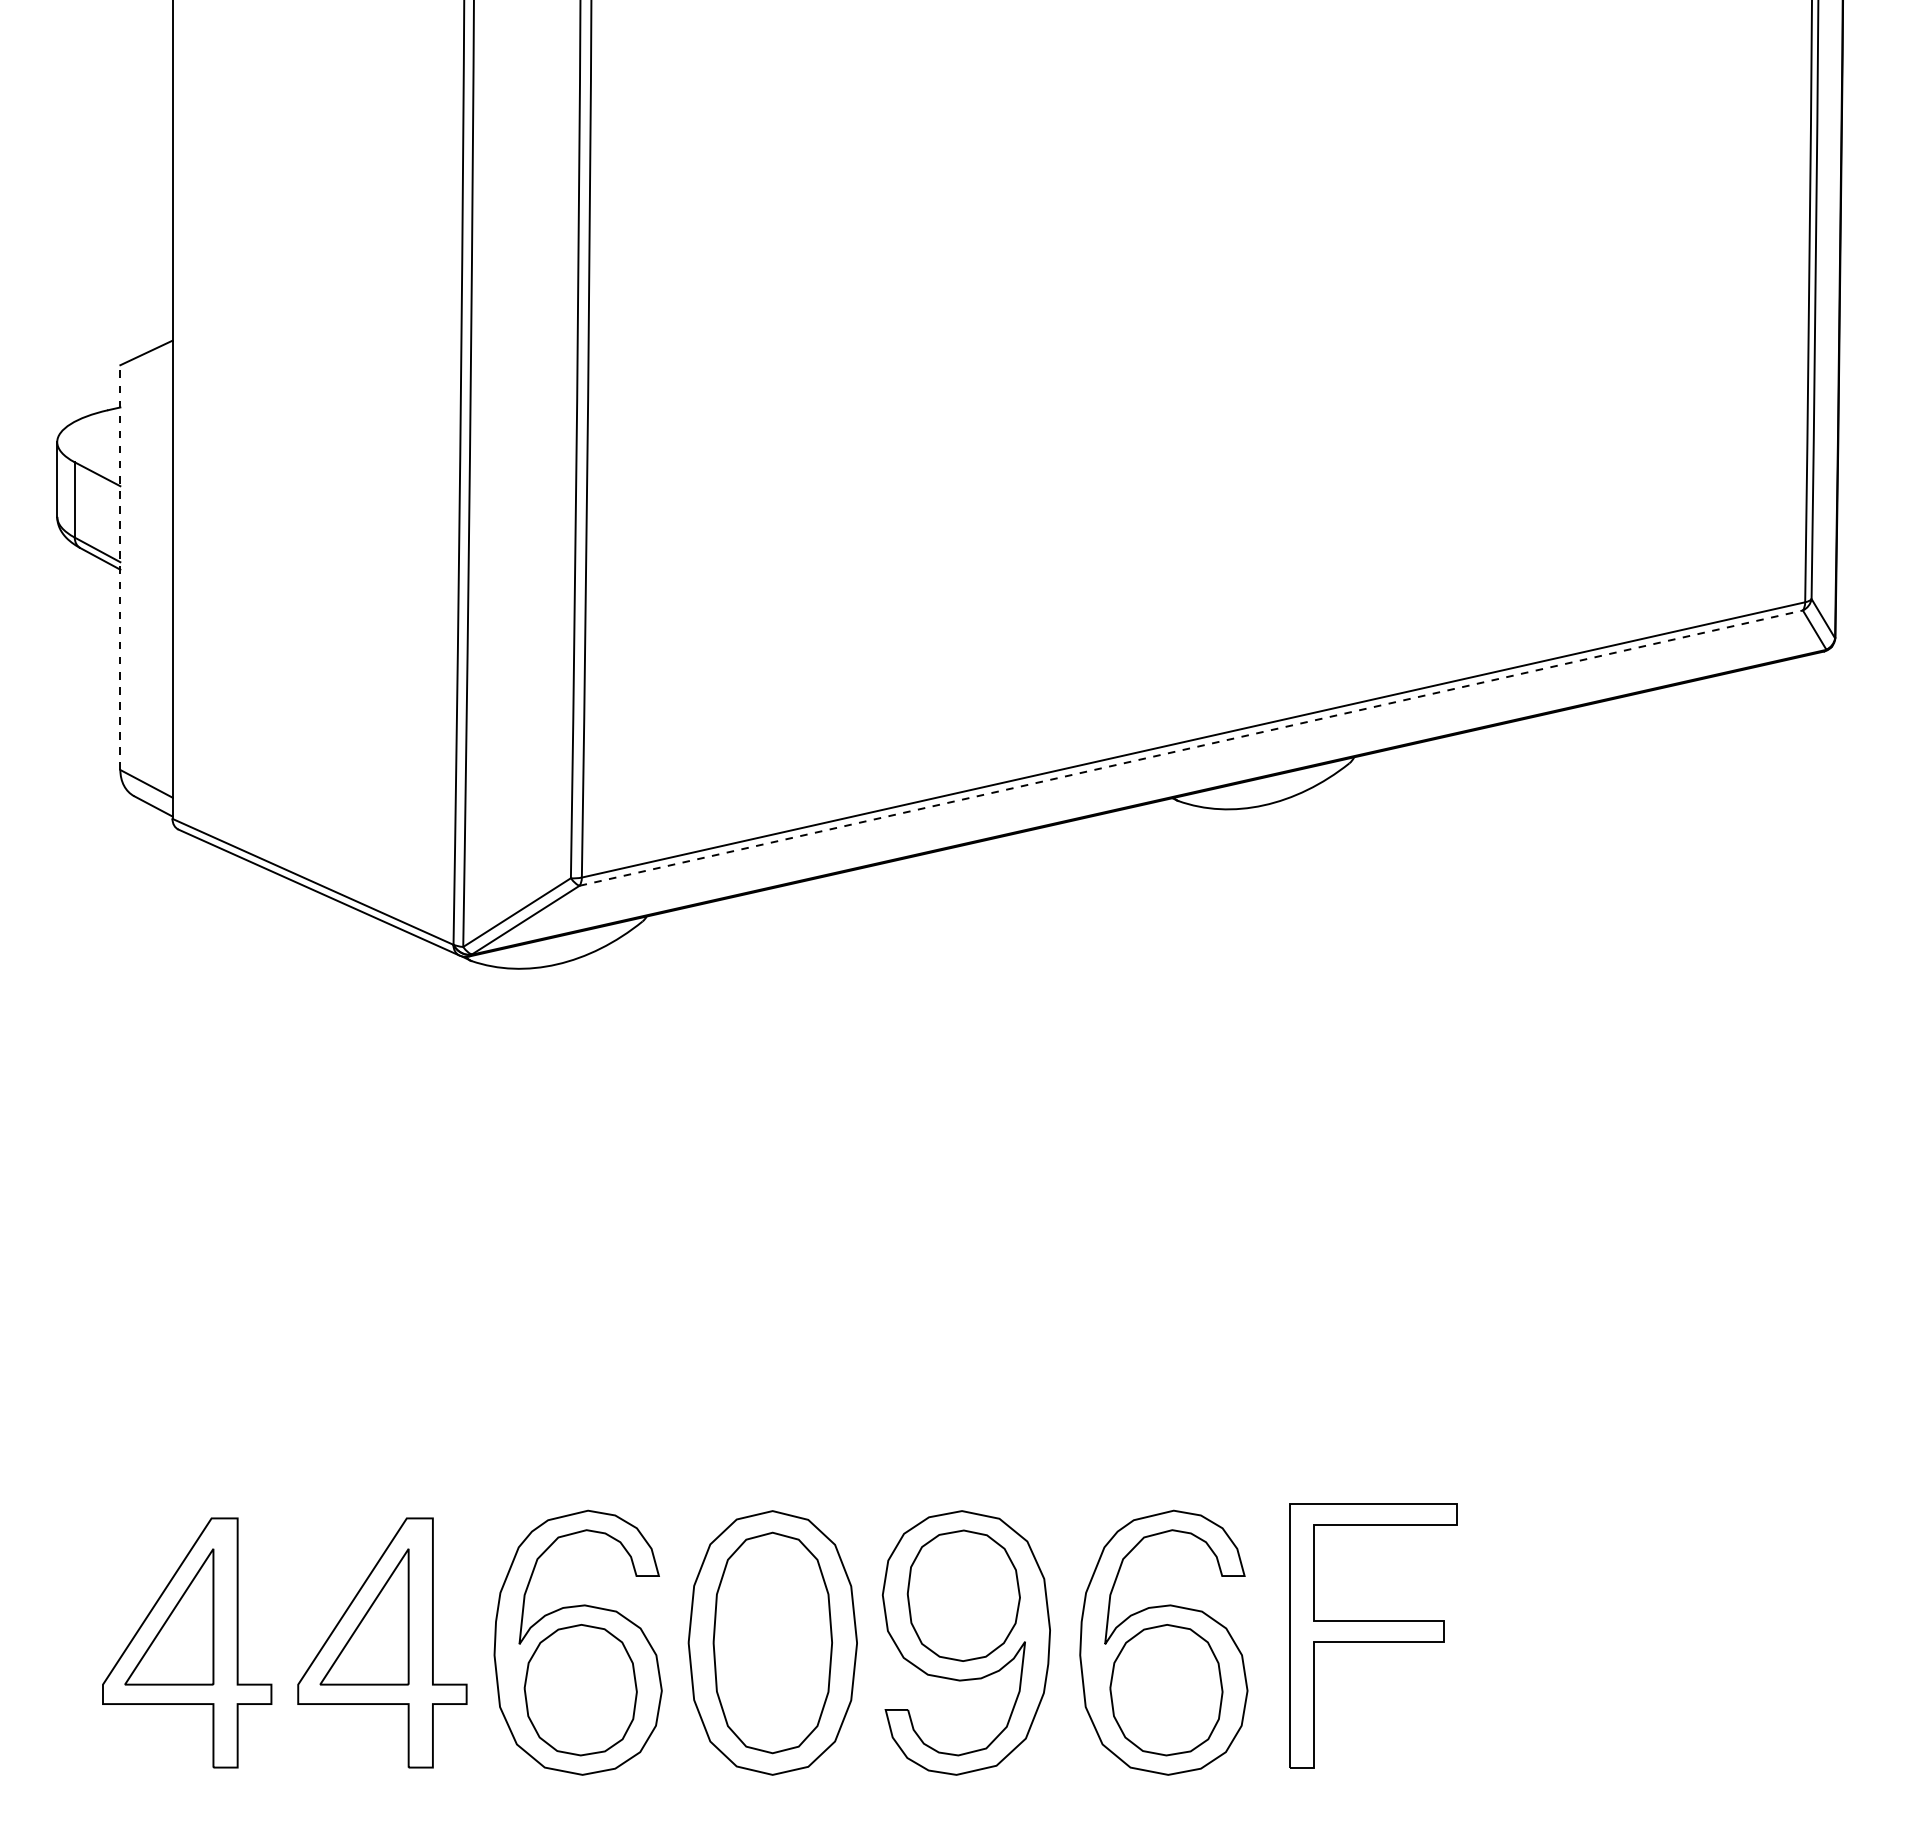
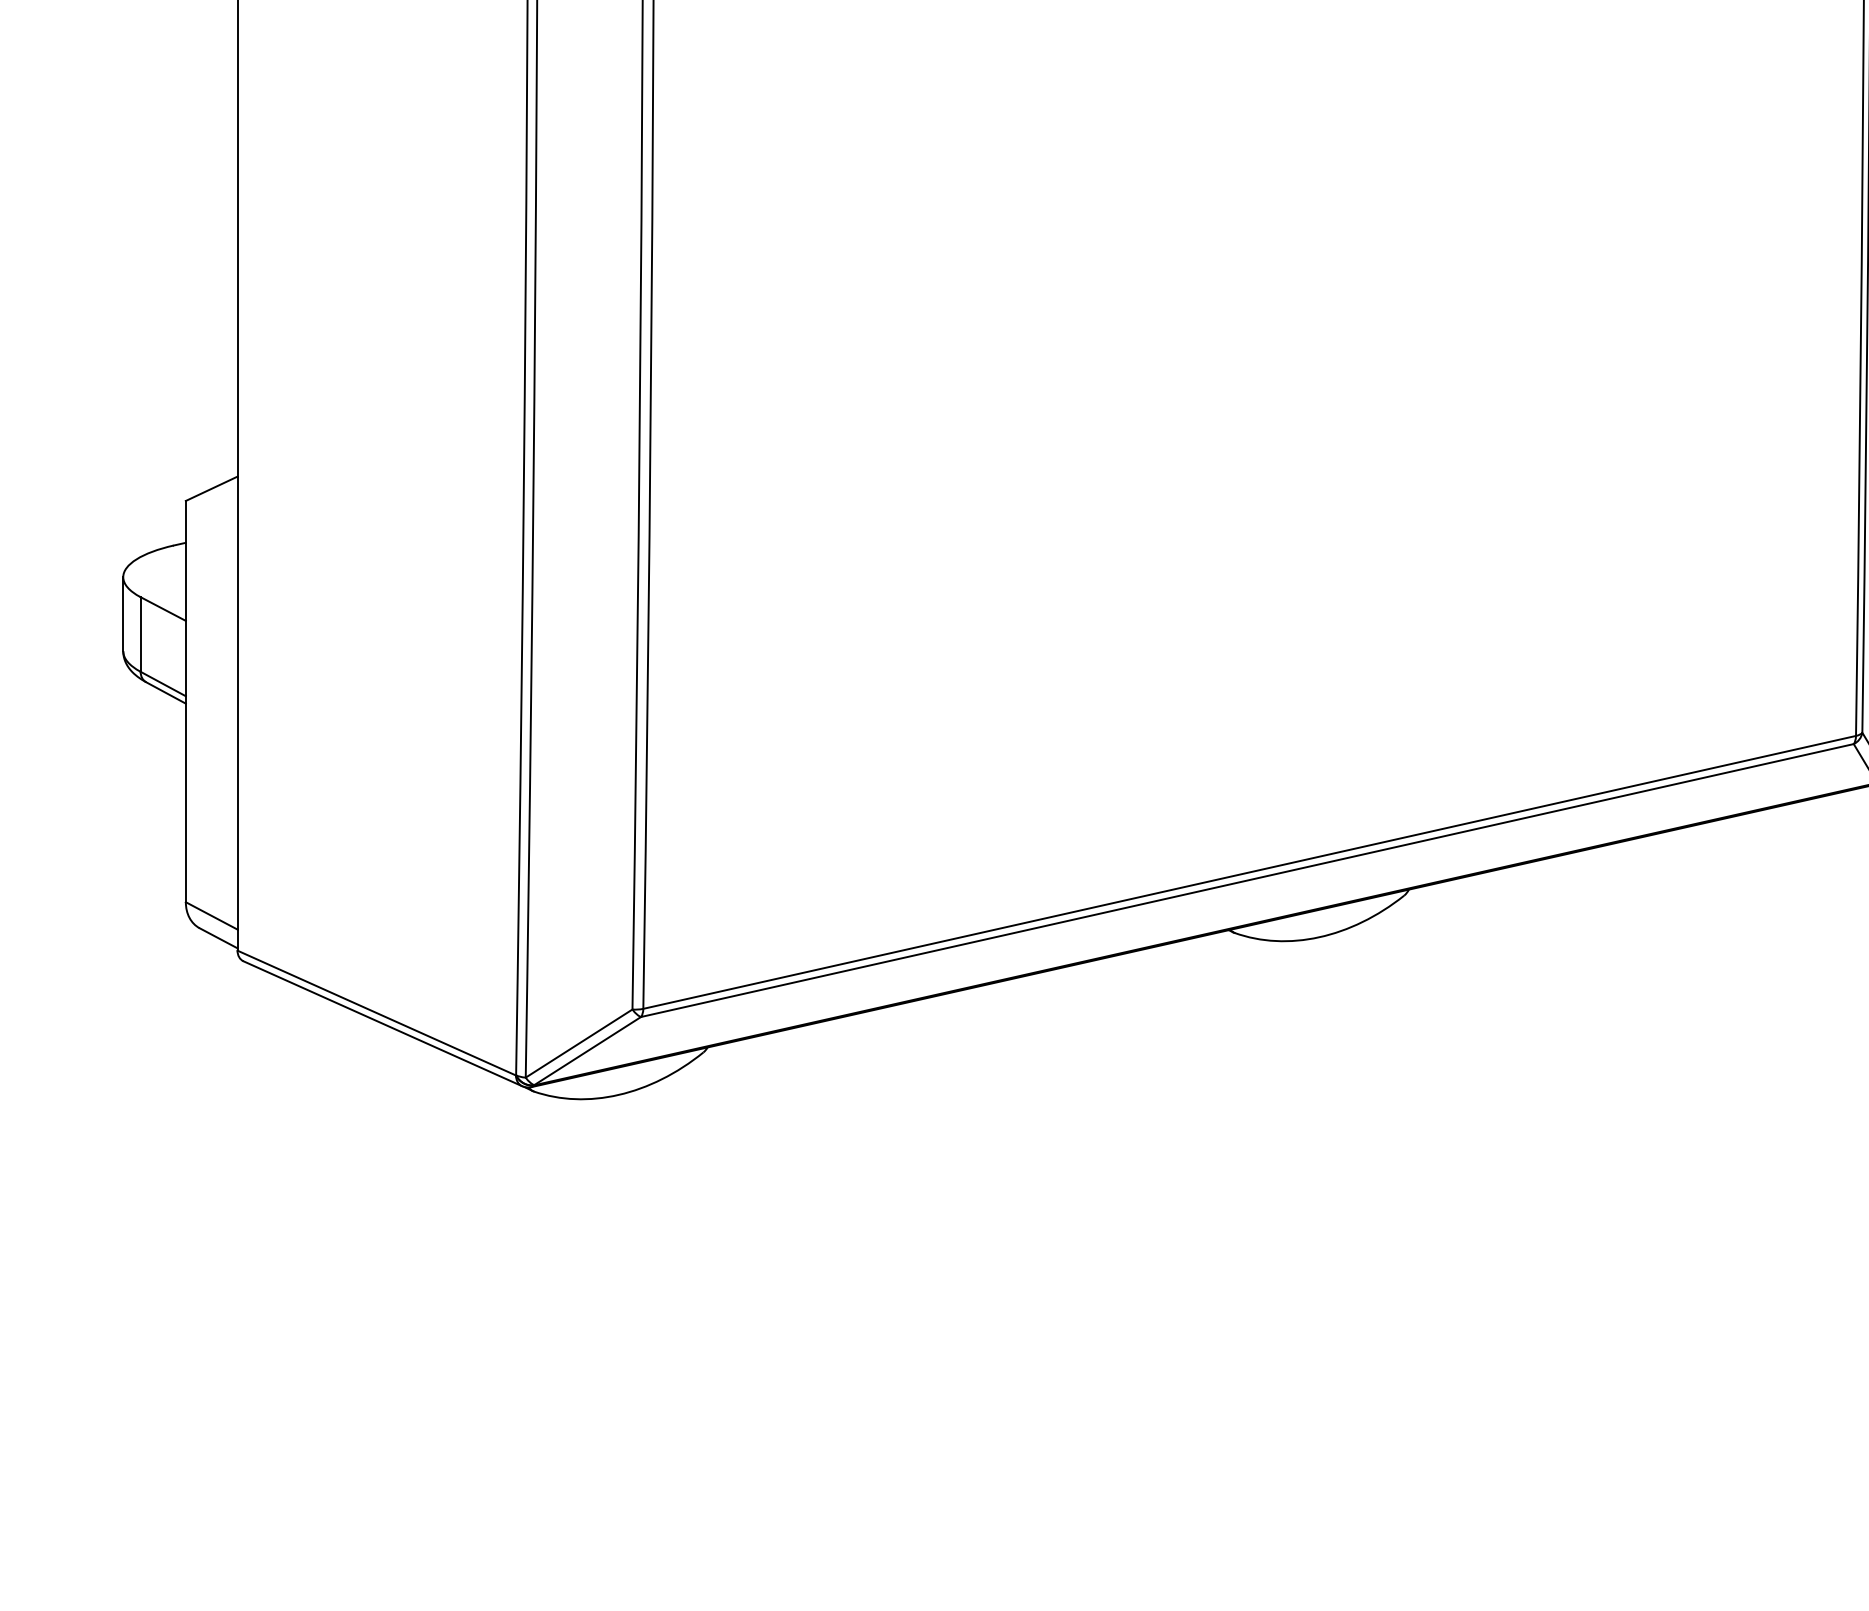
line: (120, 567) -> (185, 701), dashed -> solid
line: (1191, 748) -> (1247, 880), dashed -> solid

